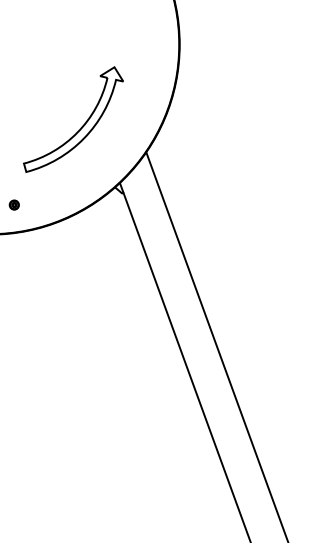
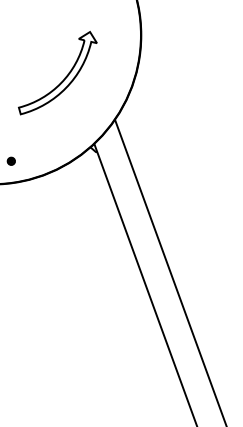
part: (81, 125) -> (64, 77), moved

